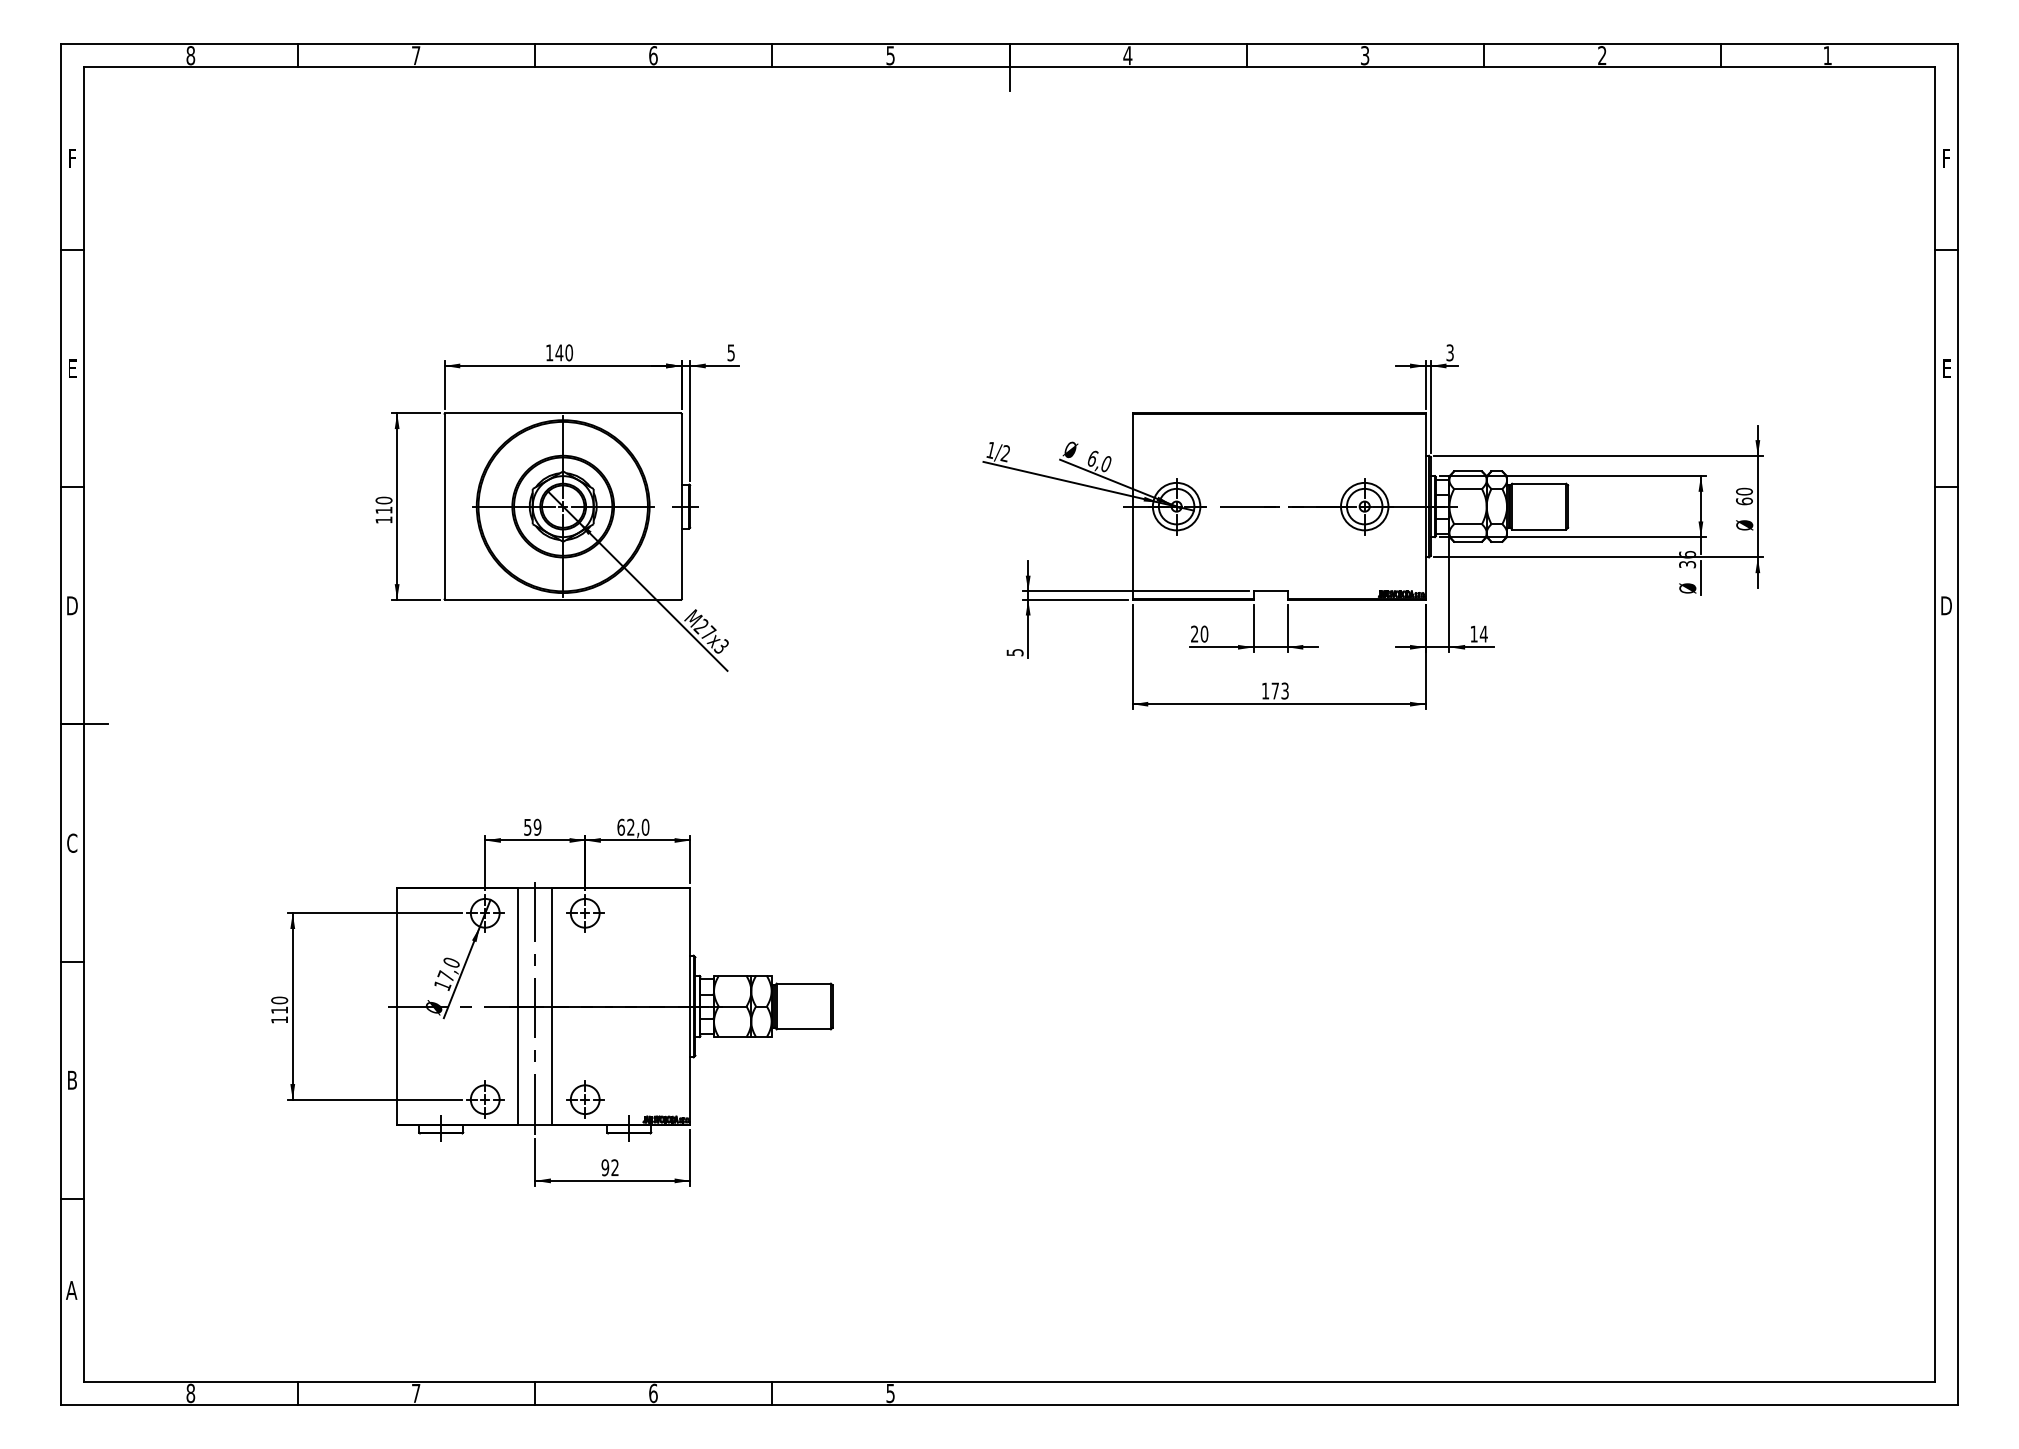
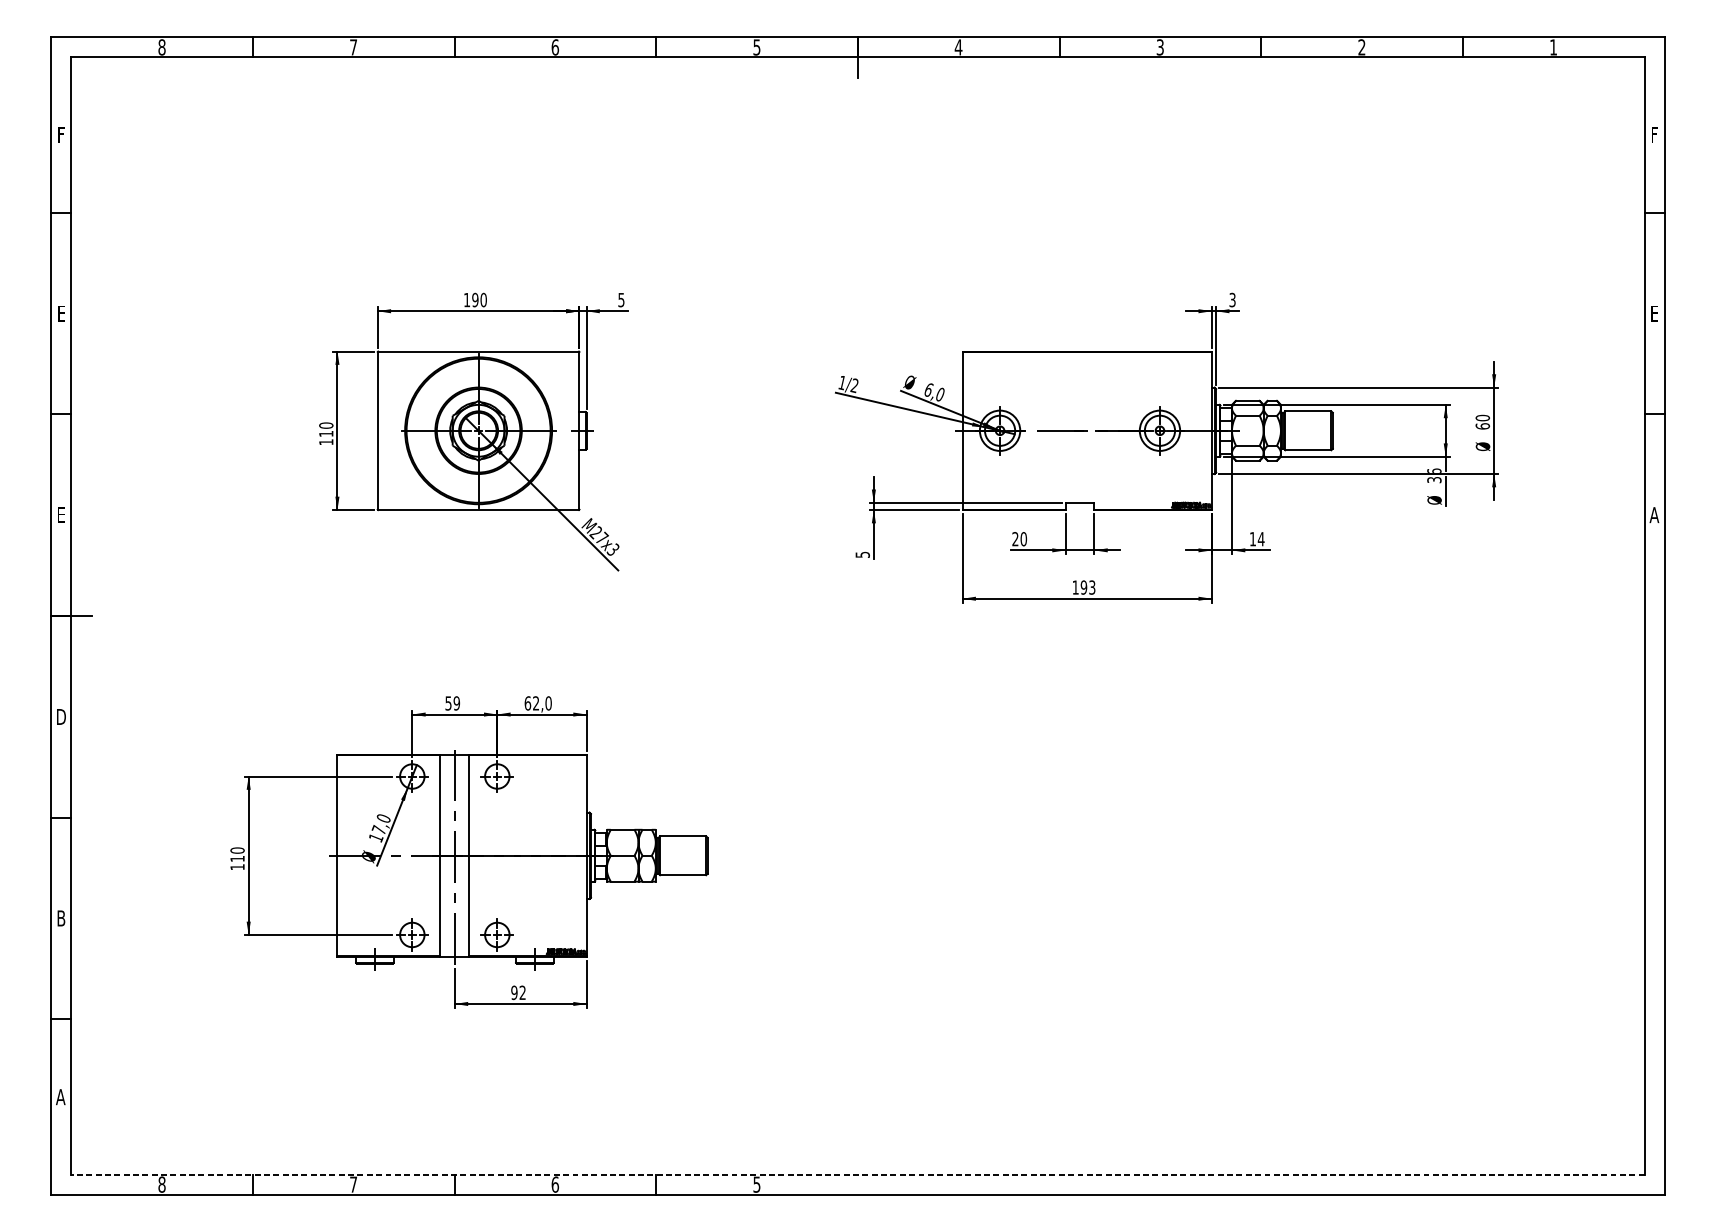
text: (559, 352) -> (475, 299), 140 -> 190
text: (72, 605) -> (61, 514), D -> E
text: (1945, 605) -> (1653, 514), D -> A
text: (1275, 690) -> (1084, 587), 173 -> 193
text: (72, 842) -> (61, 716), C -> D
line: (1009, 1381) -> (858, 1174), solid -> dashed

